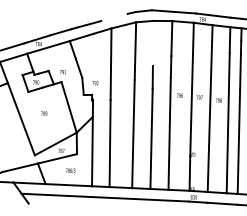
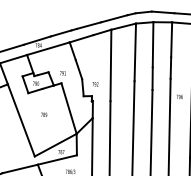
line: (114, 17) -> (114, 18), added
line: (152, 43) -> (152, 44), added

